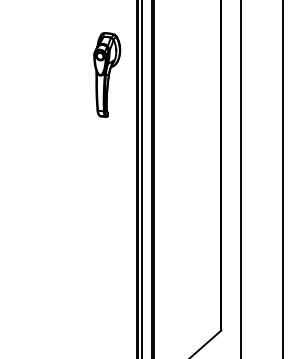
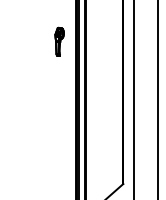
part: (106, 74) -> (59, 41), size x0.6

